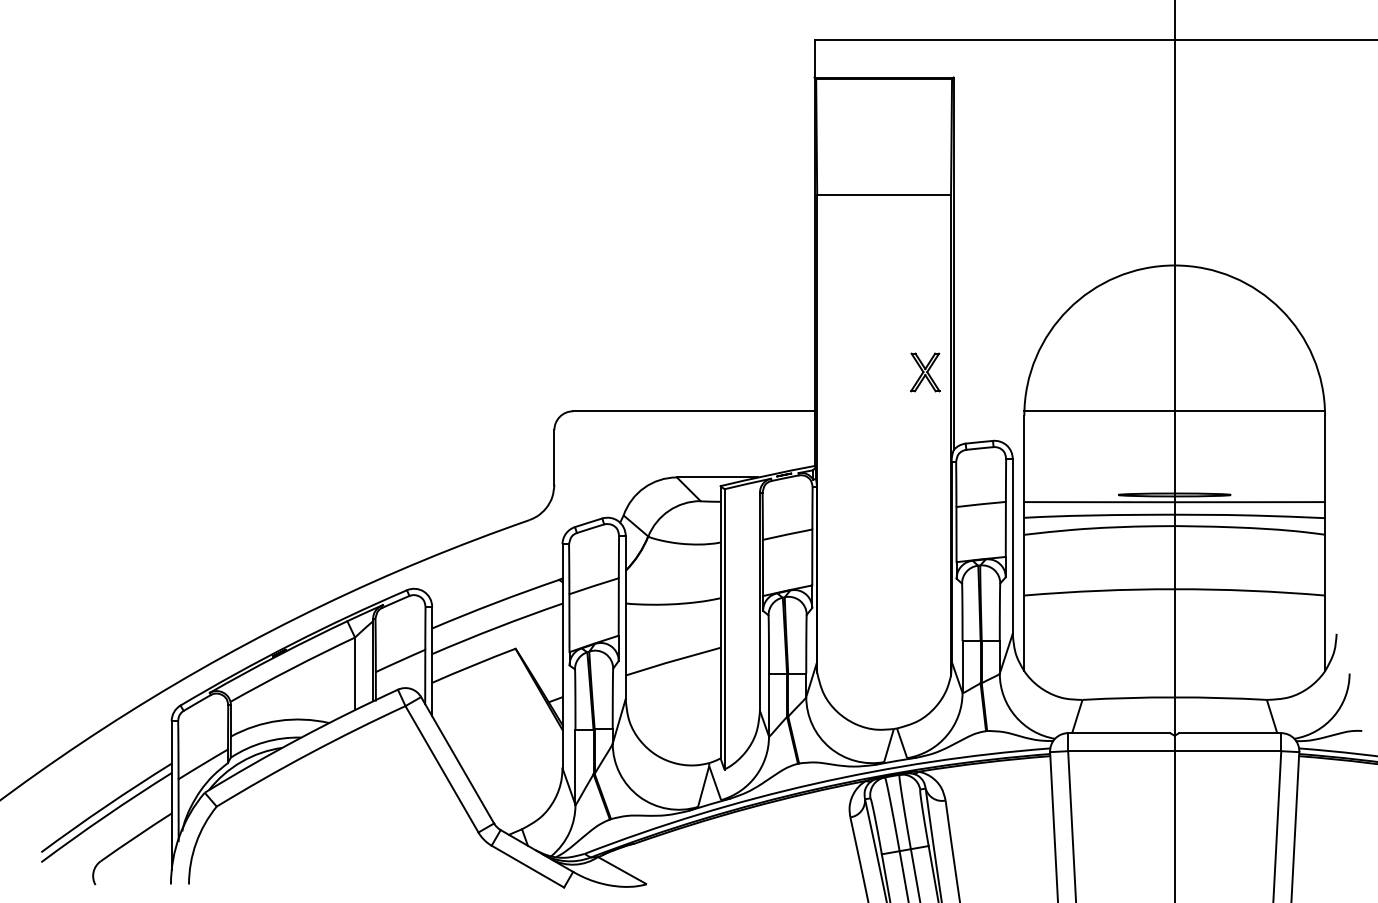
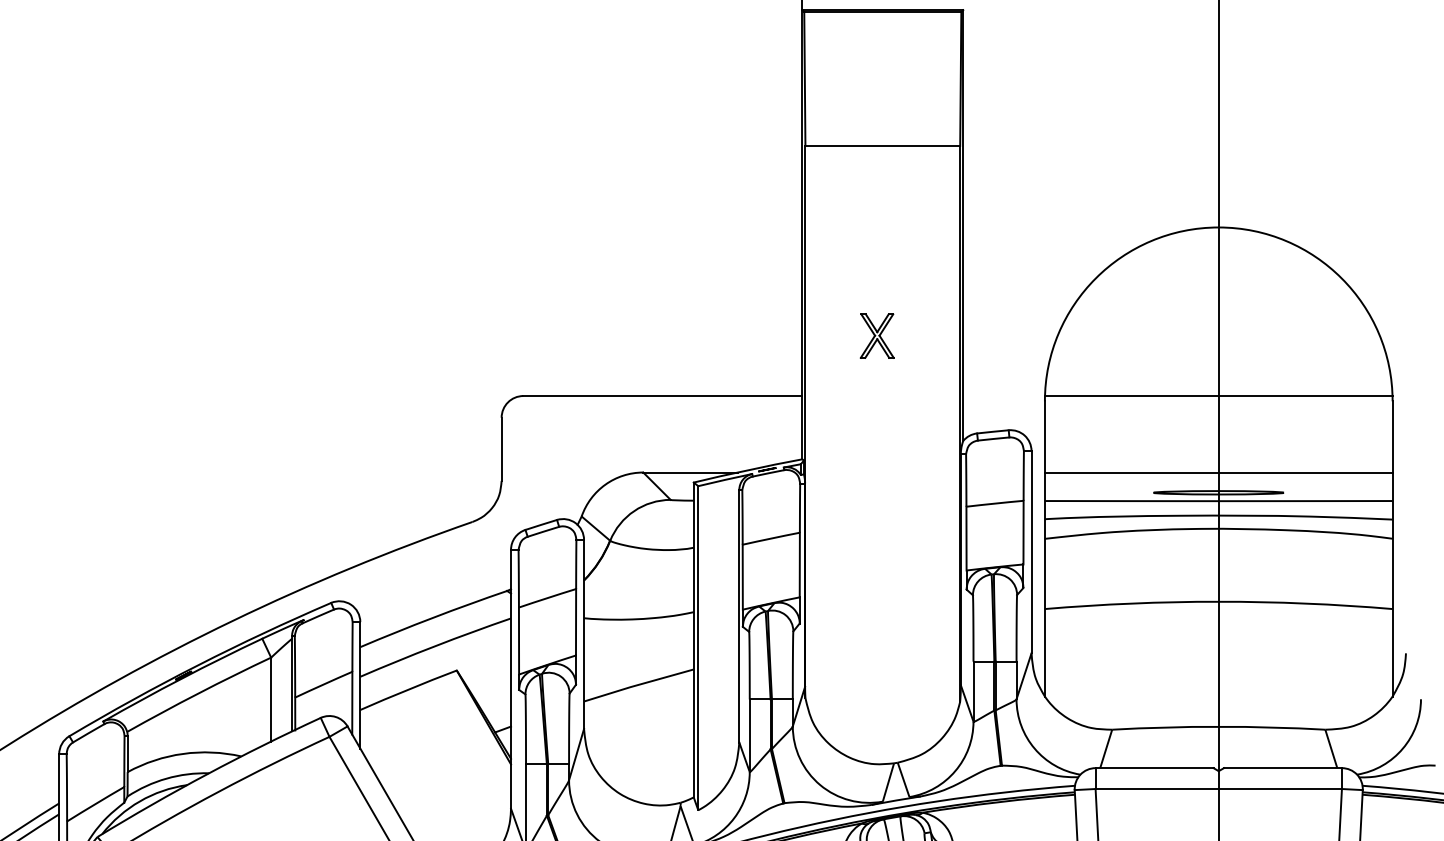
part: (925, 372) -> (877, 336), moved
line: (1174, 477) -> (1218, 472), added

